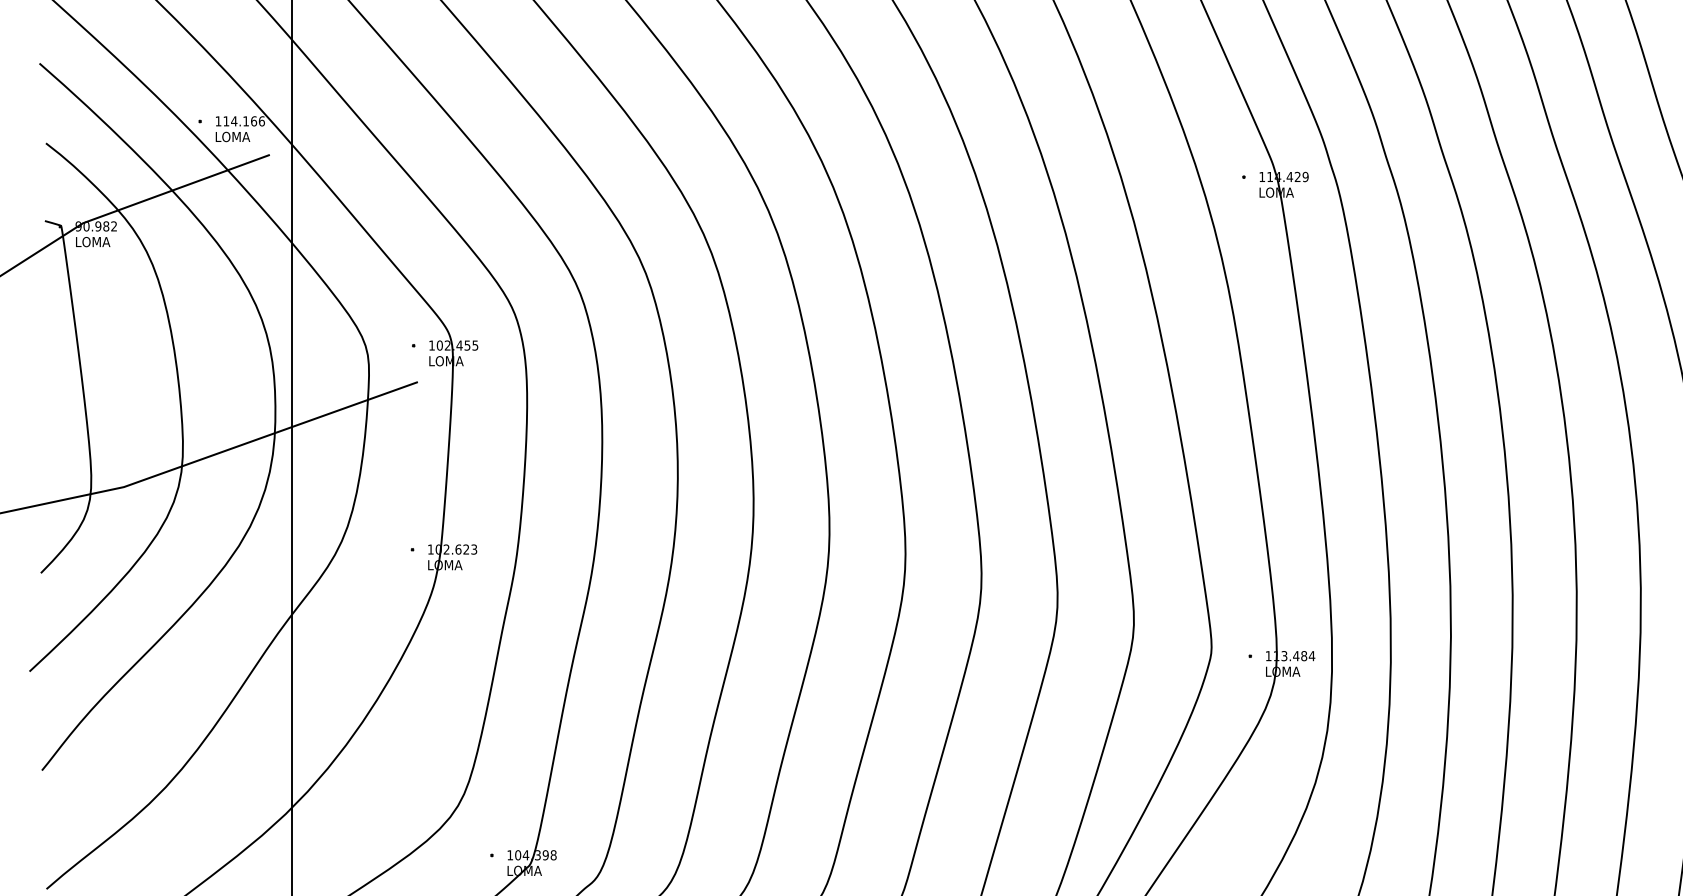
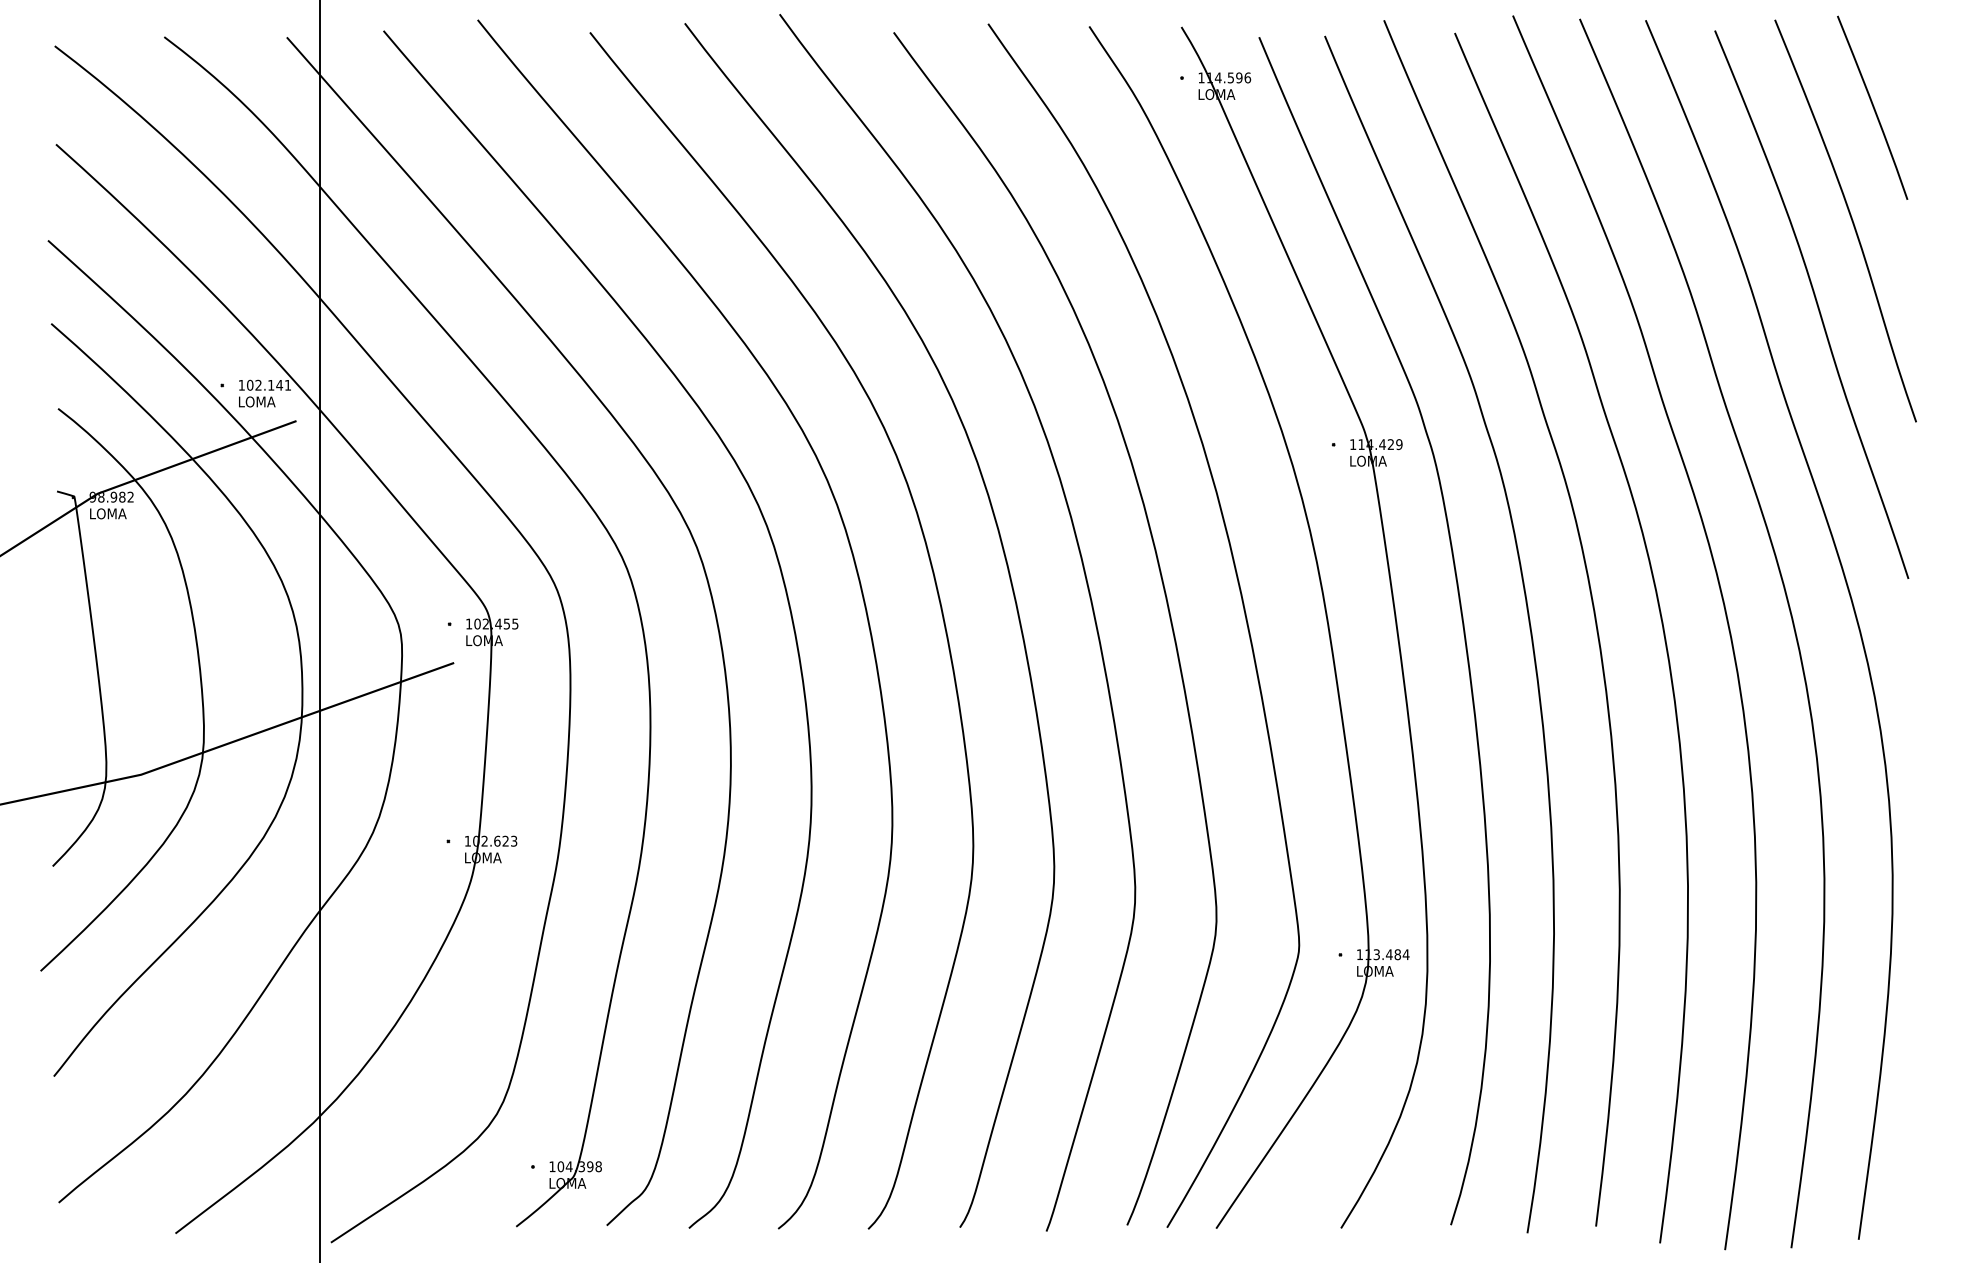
text: (244, 120) -> (269, 384), 114.166 -> 102.141
text: (86, 226) -> (101, 497), 90.982 -> 98.982

